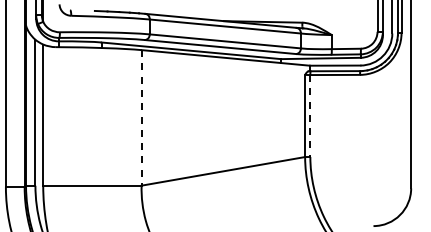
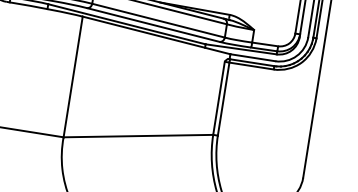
line: (310, 116) -> (223, 99), dashed -> solid
line: (141, 117) -> (73, 76), dashed -> solid

